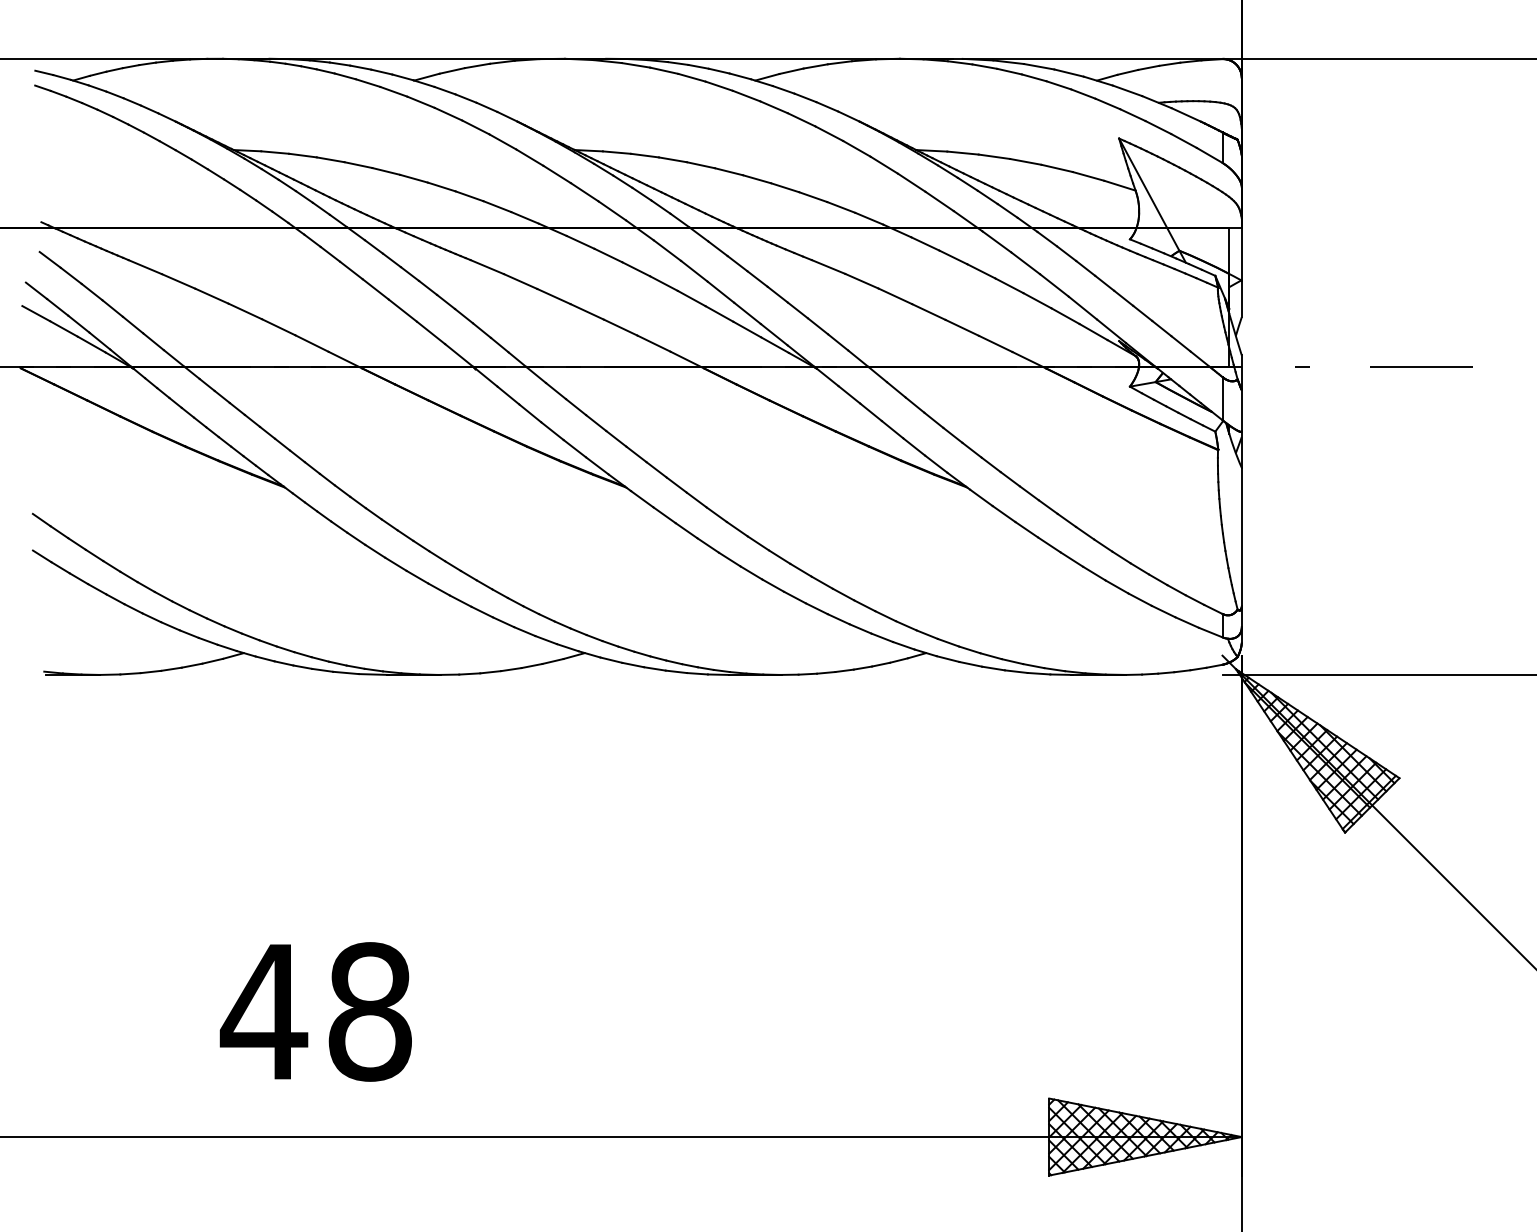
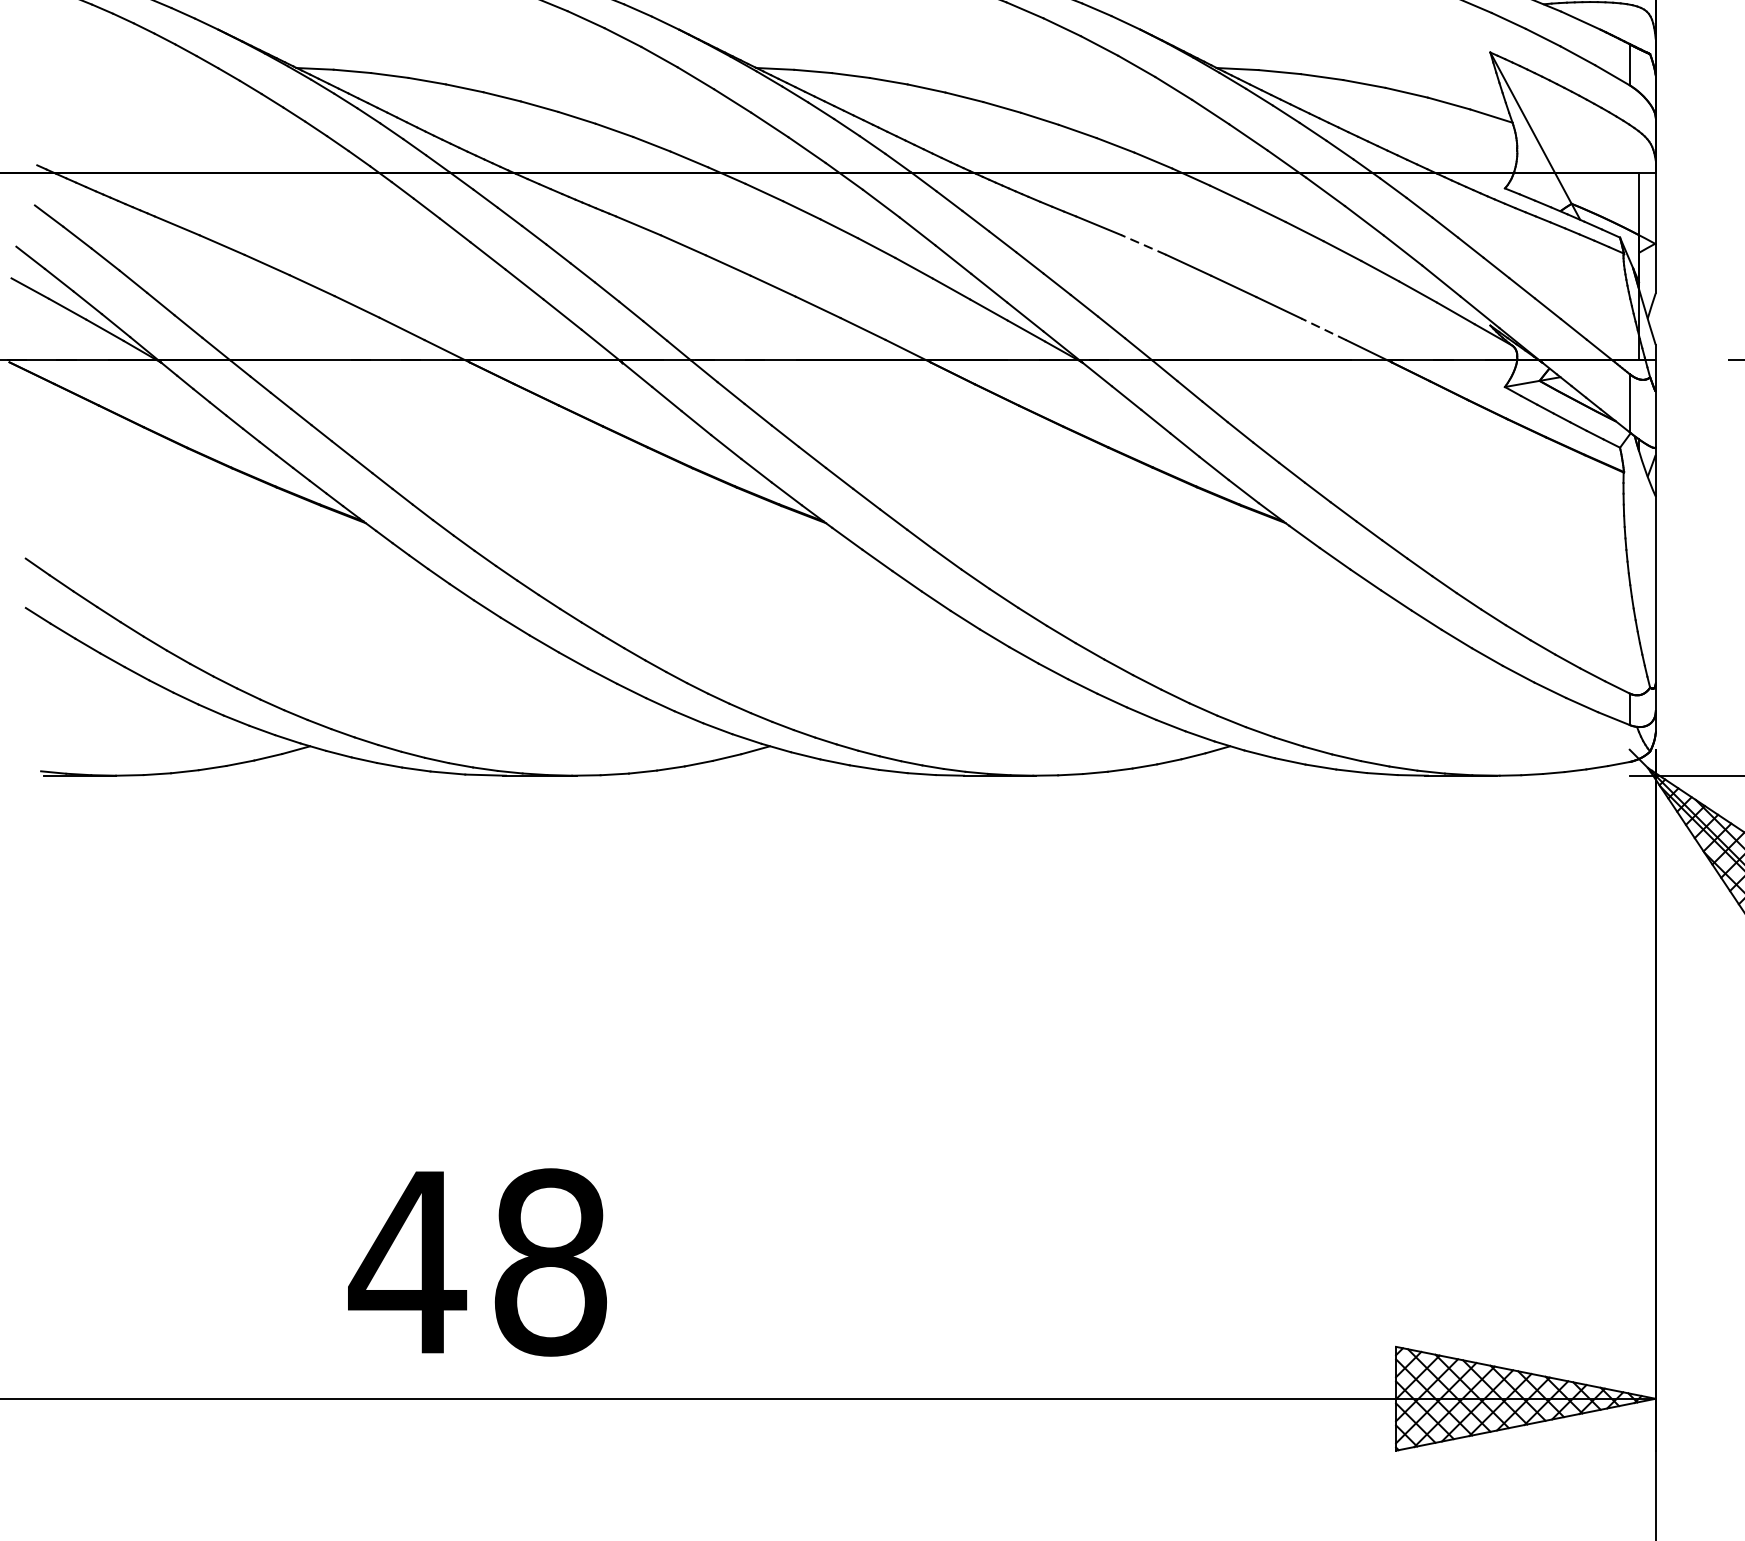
line: (861, 281) -> (1142, 245), solid -> dashed
line: (995, 343) -> (1323, 328), solid -> dashed
text: (315, 1011) -> (476, 1261), moved

